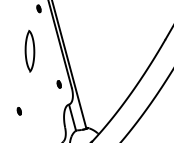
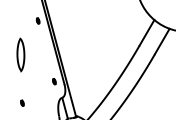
part: (29, 50) -> (20, 54), moved

